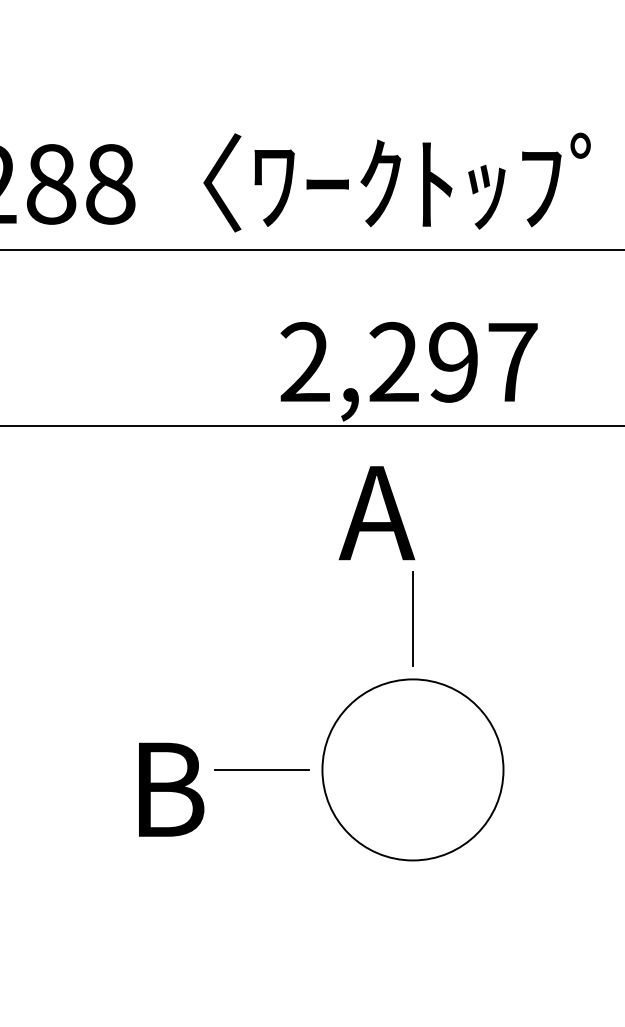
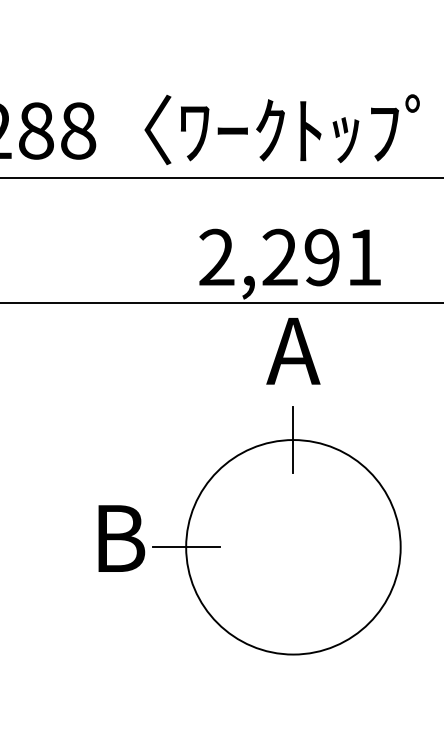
text: (512, 362) -> (364, 257), 2,297 -> 2,291
text: (376, 513) -> (293, 351), moved
circle: (412, 769) -> (293, 546), size x1.67
text: (171, 789) -> (121, 538), moved

